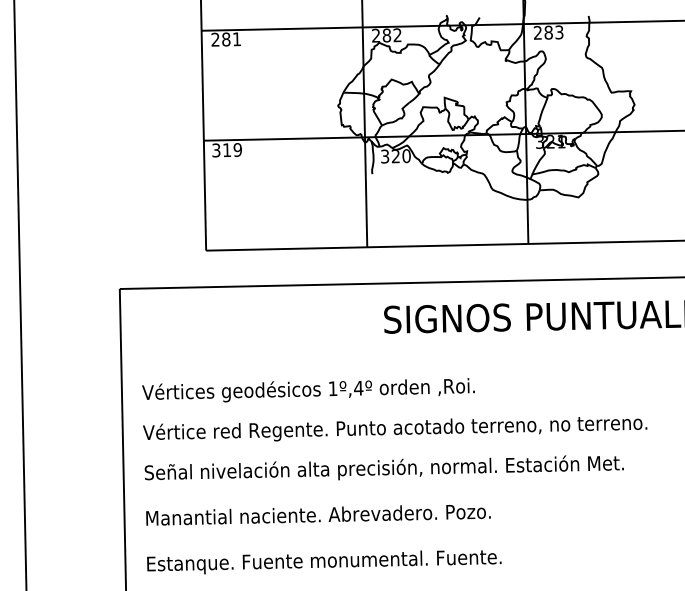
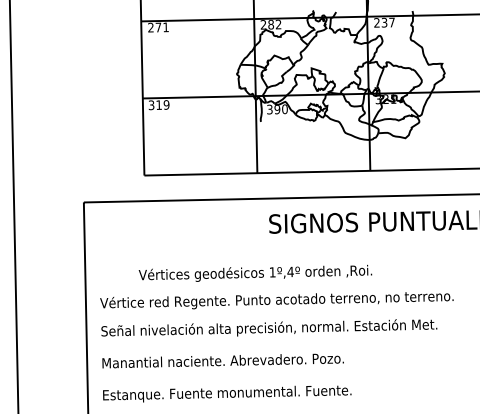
text: (553, 32) -> (387, 22), 283 -> 237
text: (226, 39) -> (158, 27), 281 -> 271
text: (395, 156) -> (277, 109), 320 -> 390
text: (308, 390) -> (255, 273), moved

